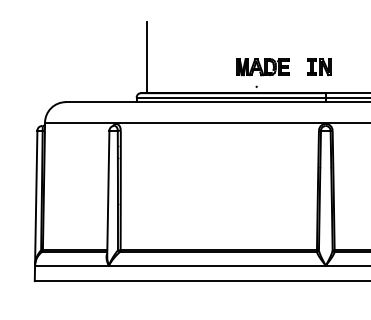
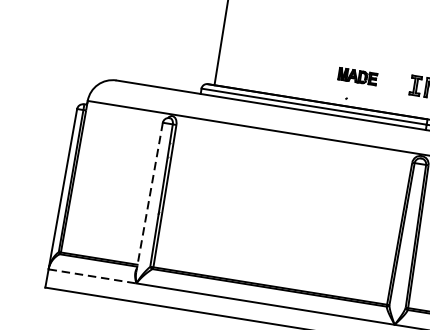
part: (262, 67) -> (357, 76), size x0.6
line: (108, 193) -> (149, 197), solid -> dashed
line: (71, 265) -> (92, 275), solid -> dashed

